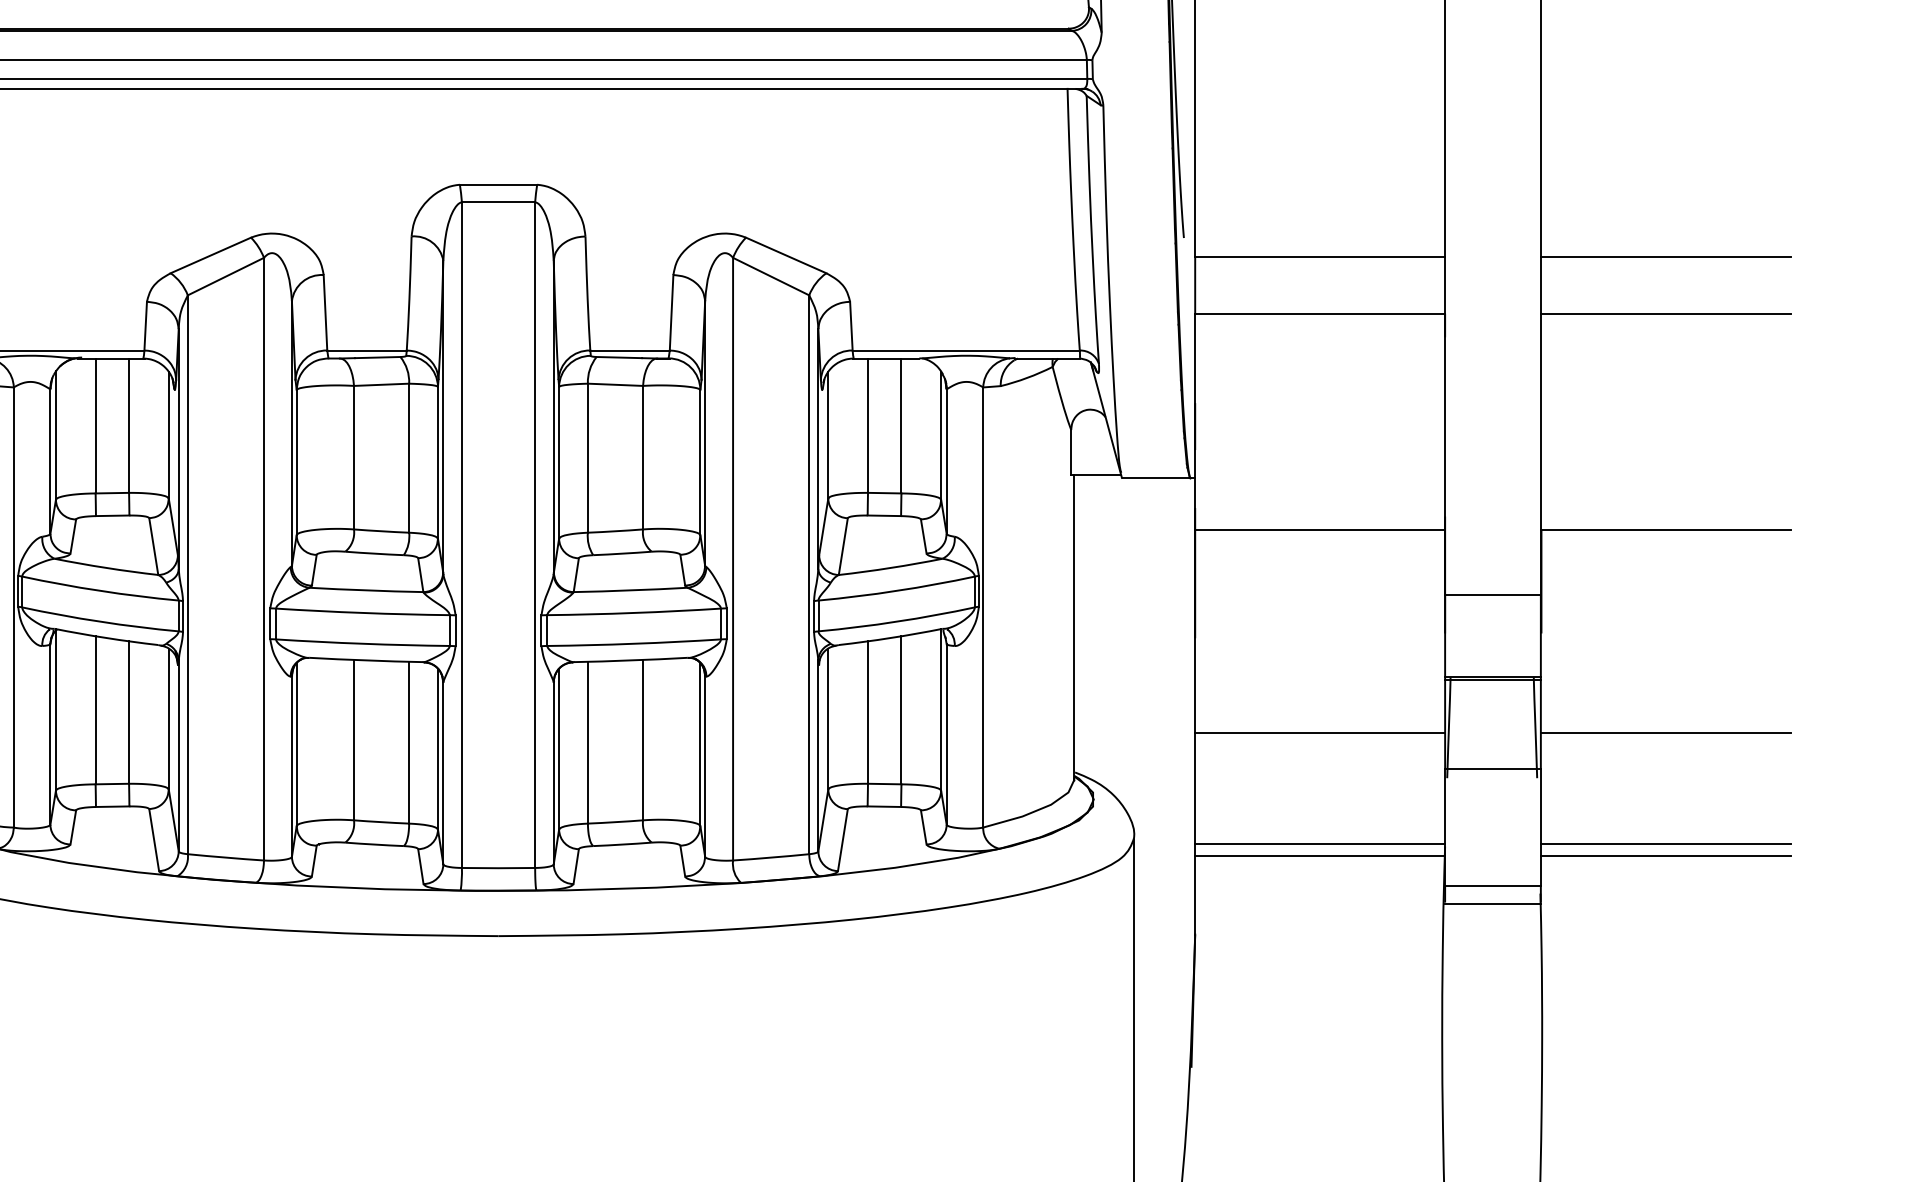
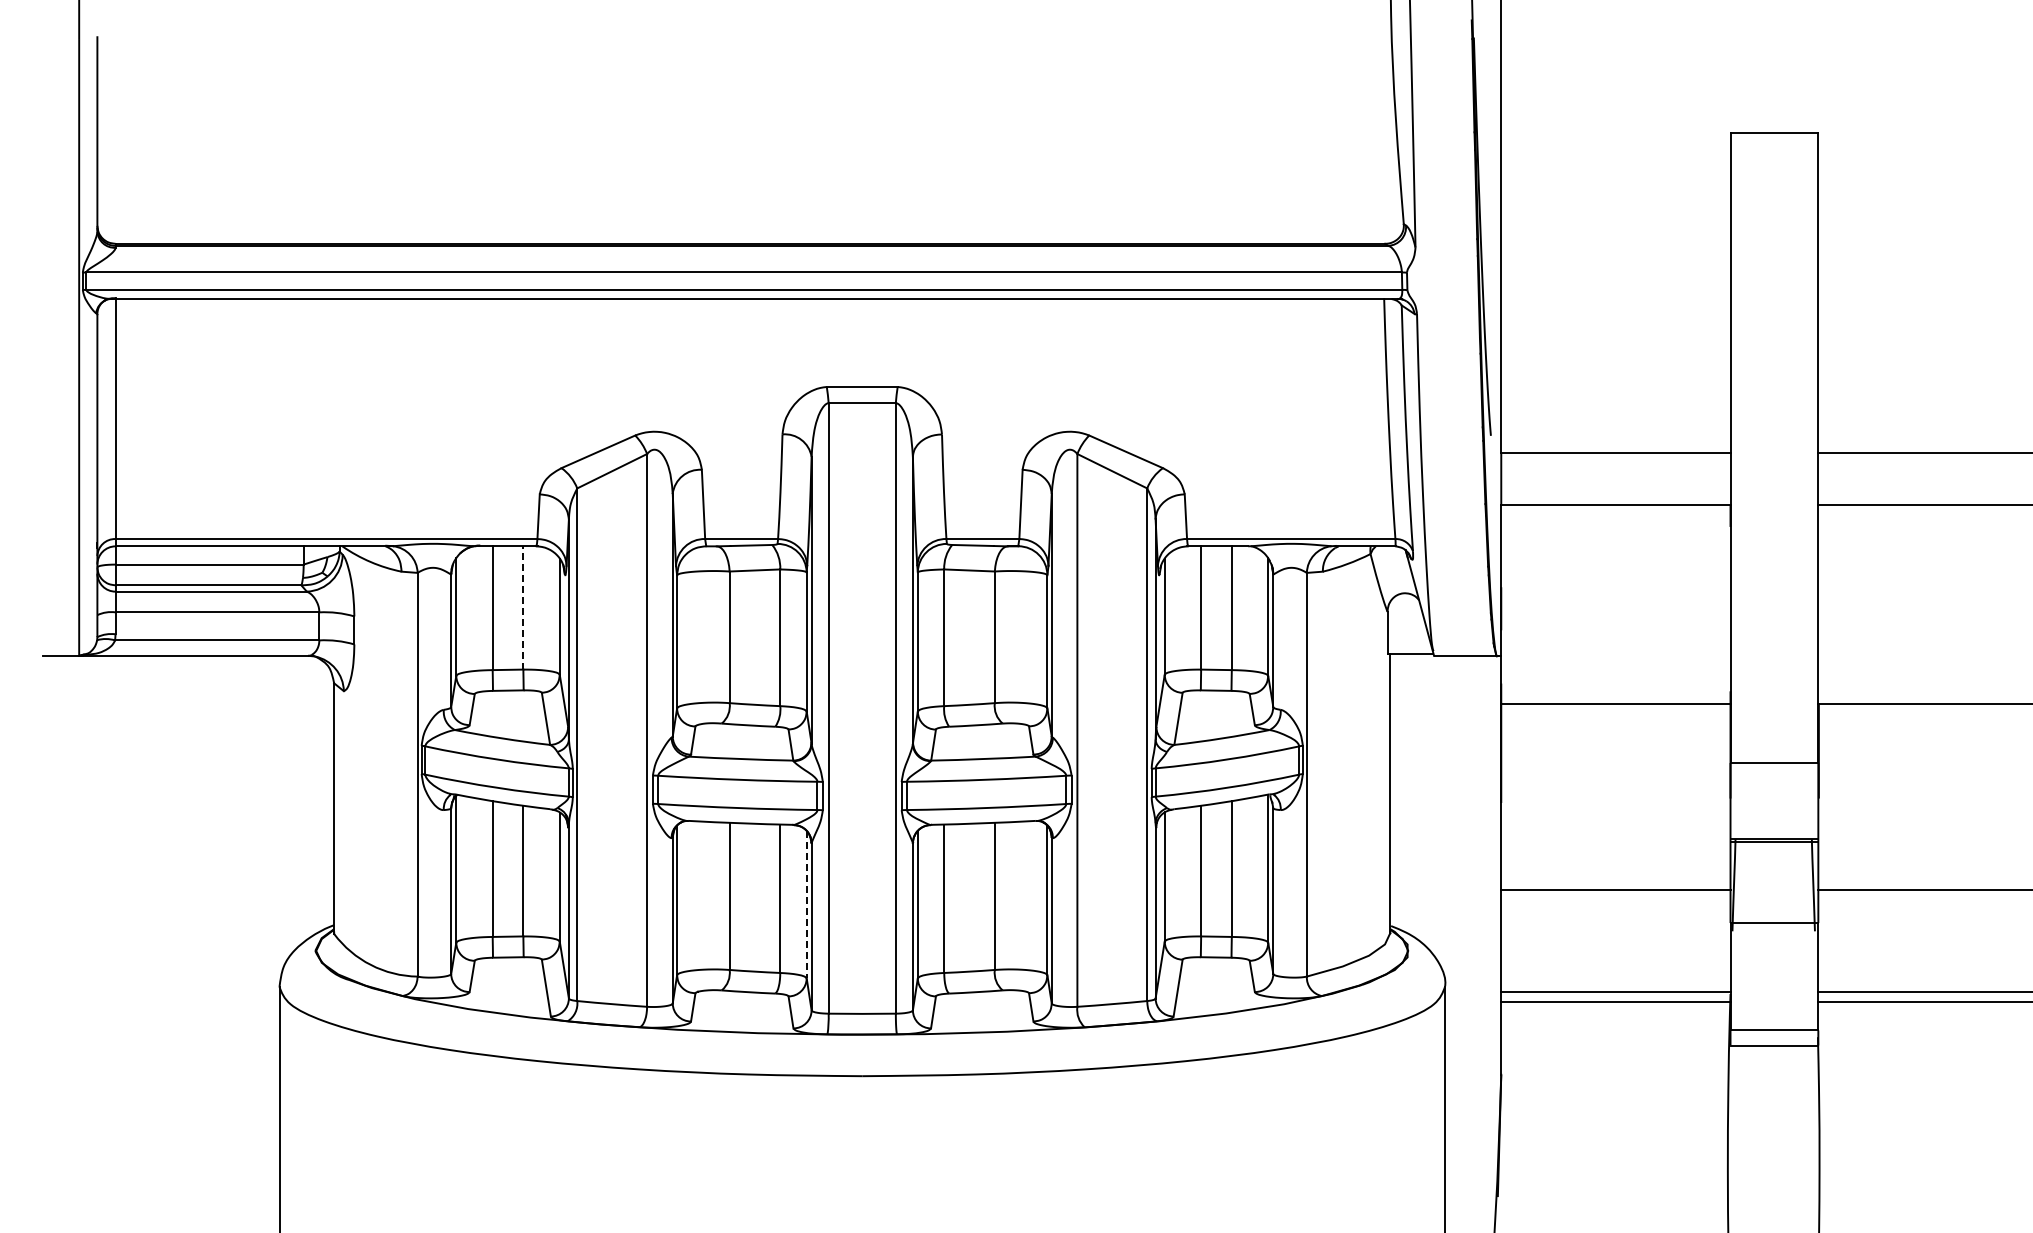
line: (129, 425) -> (523, 607), solid -> dashed
line: (437, 748) -> (806, 904), solid -> dashed

